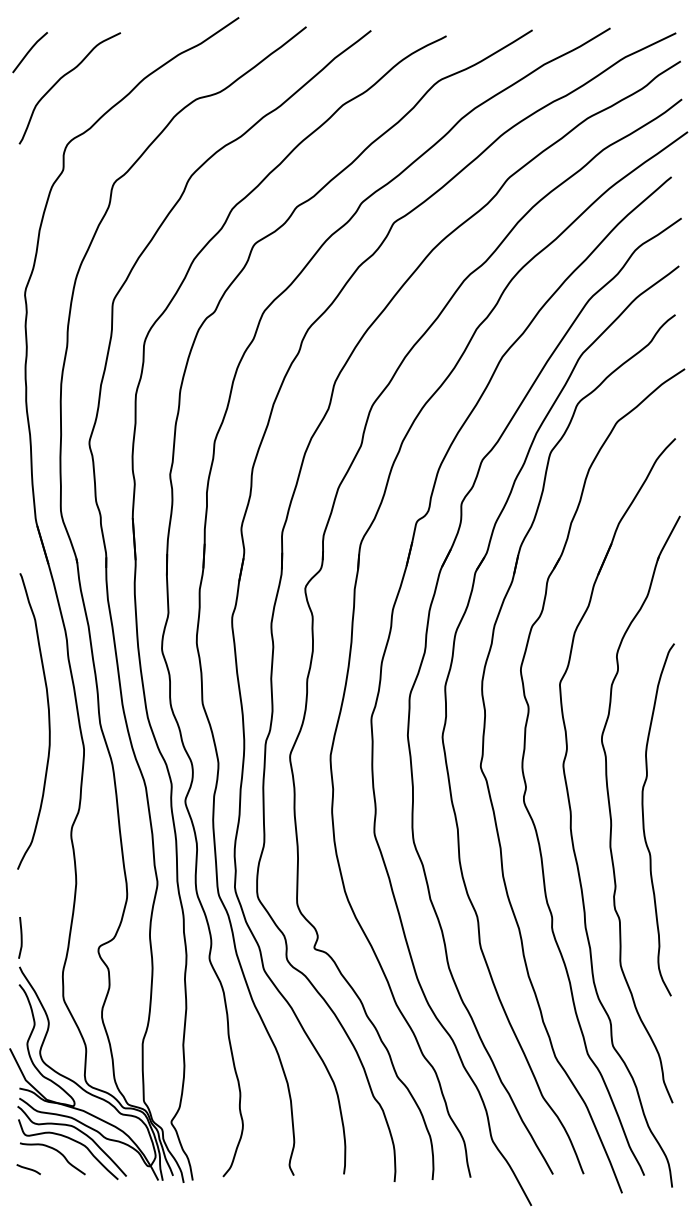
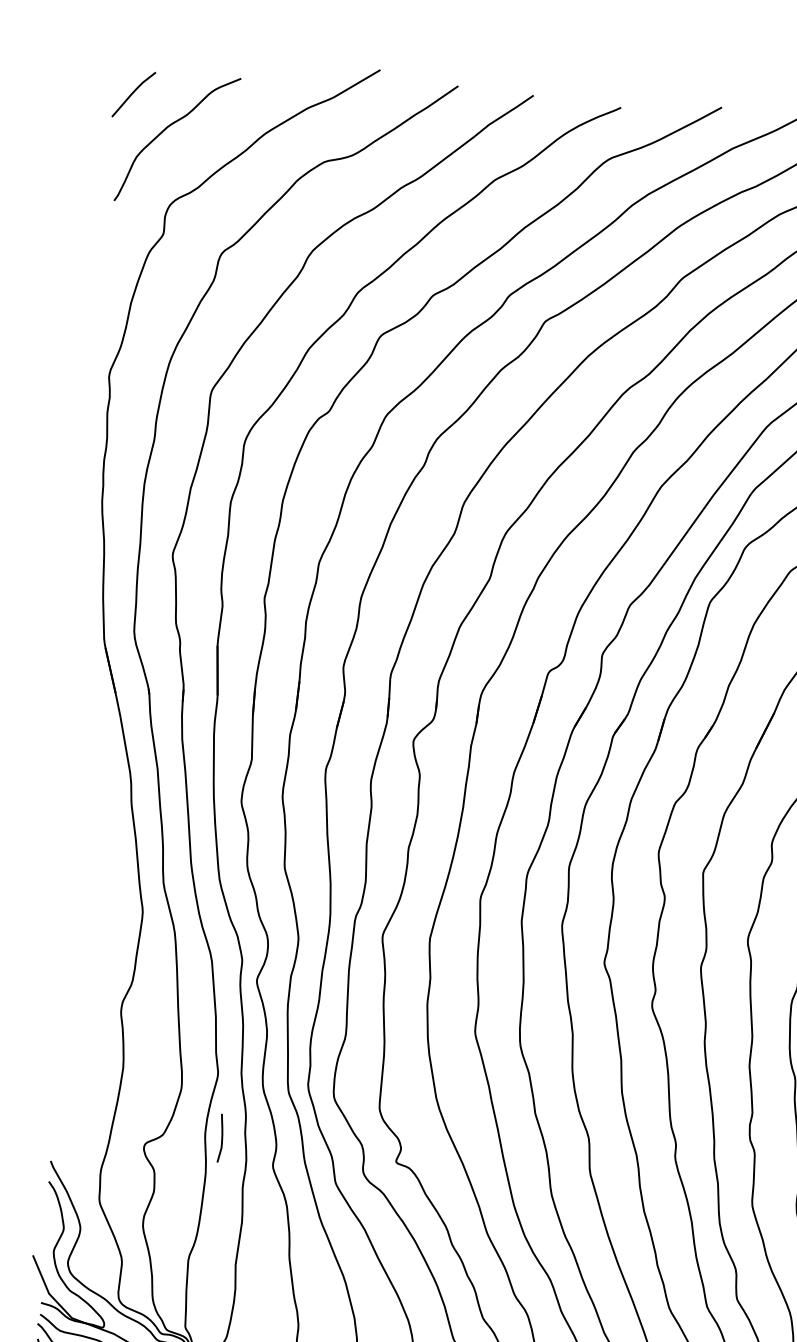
curve: (48, 721) -> (103, 876), removed
curve: (20, 937) -> (220, 1137), moved

